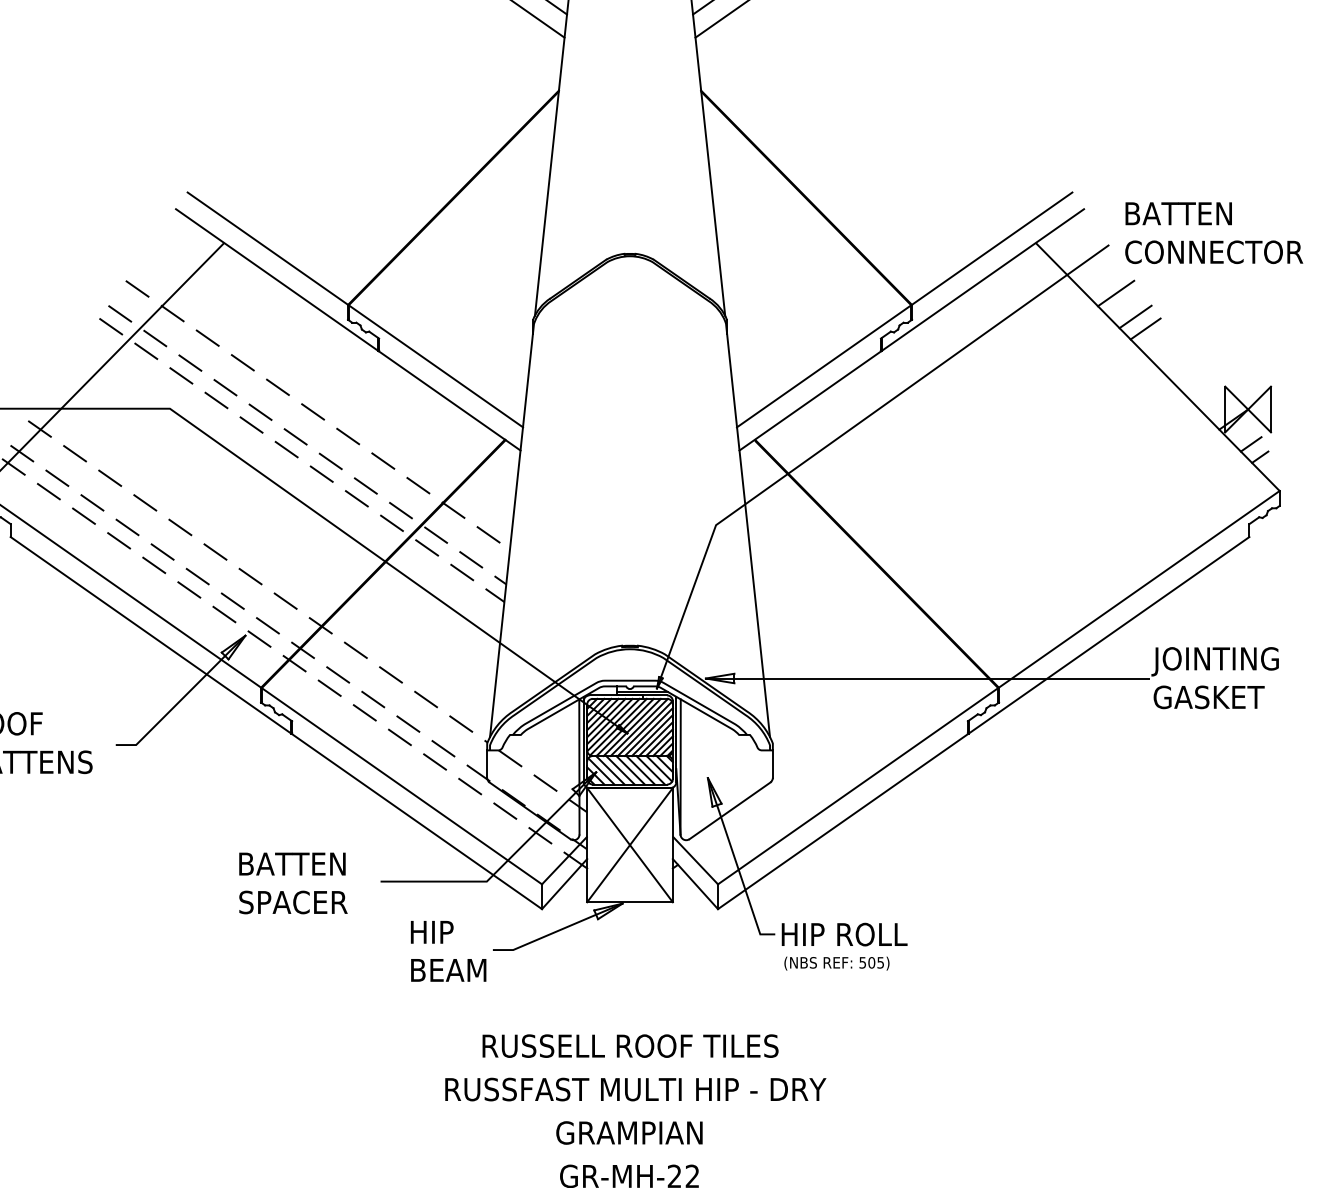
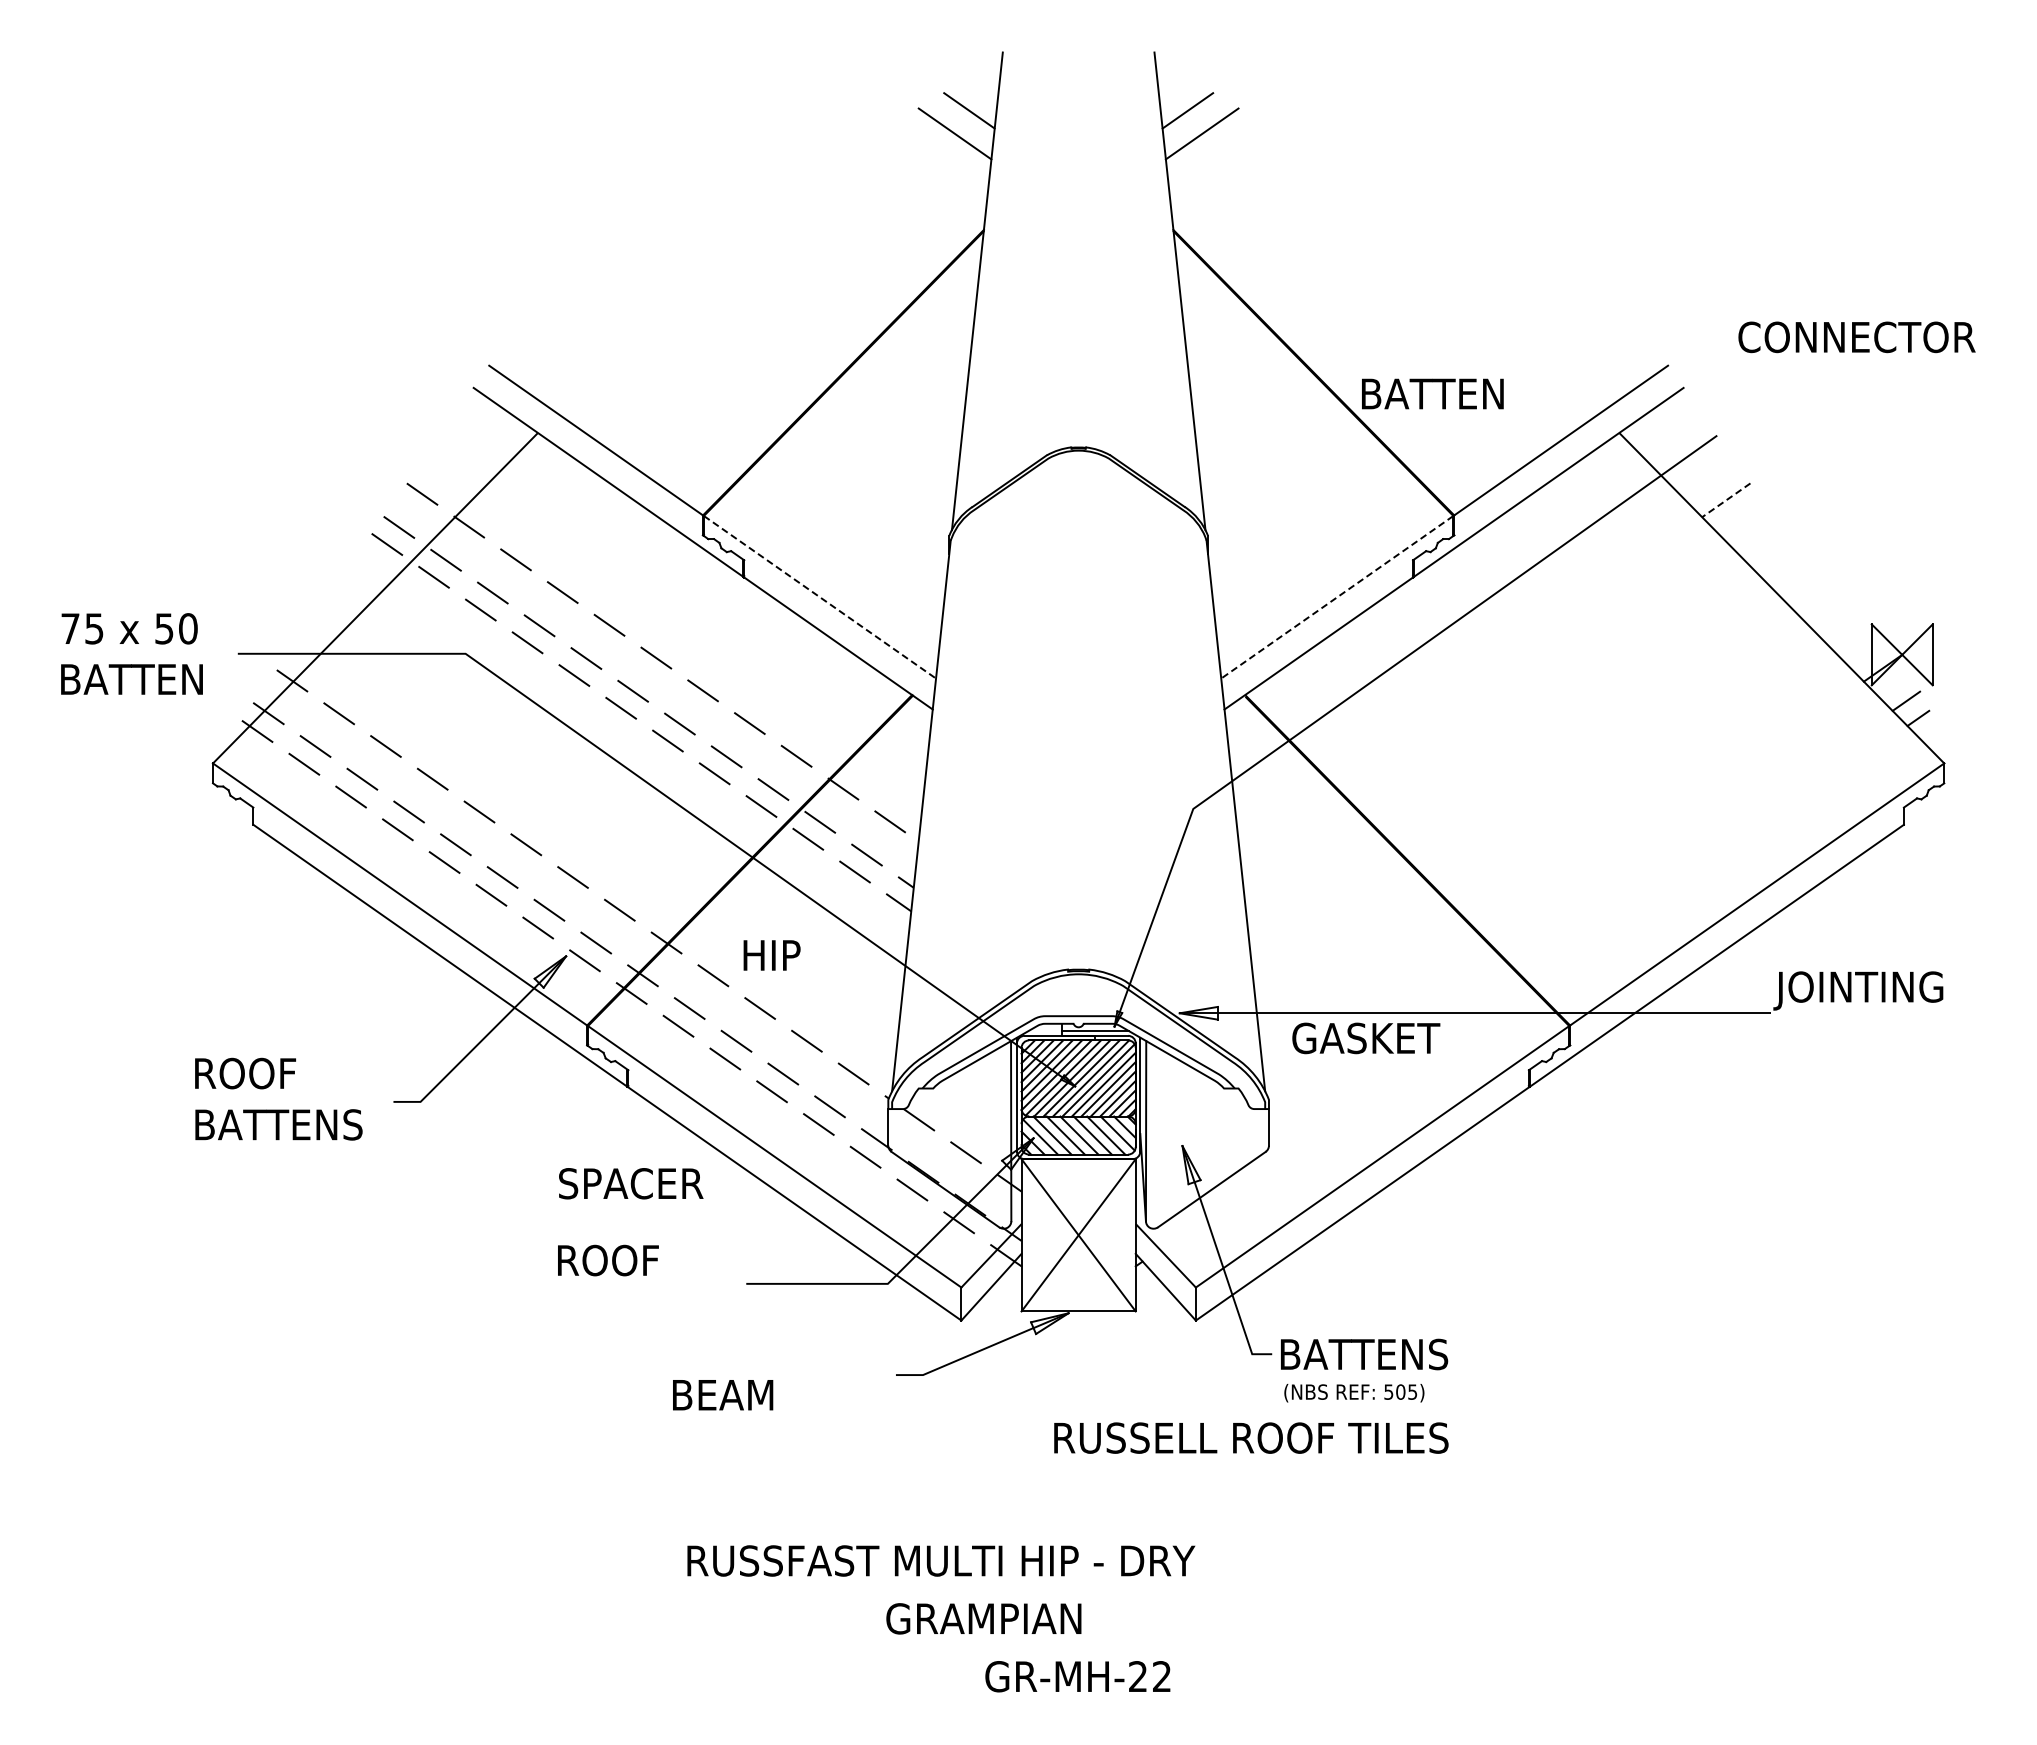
text: (1178, 213) -> (1432, 393), moved
text: (1213, 252) -> (1856, 337), moved
line: (1115, 293) -> (1725, 500), solid -> dashed
line: (1134, 316) -> (1751, 531), removed
line: (1145, 328) -> (1765, 547), removed
line: (436, 366) -> (820, 597), solid -> dashed
line: (824, 366) -> (1337, 597), solid -> dashed
text: (1209, 697) -> (1366, 1038), moved
text: (293, 864) -> (630, 1260), BATTEN -> ROOF
text: (293, 902) -> (631, 1183), moved
text: (431, 932) -> (771, 955), moved
text: (846, 934) -> (1366, 1354), HIP ROLL -> BATTENS
text: (449, 970) -> (723, 1395), moved
text: (630, 1045) -> (1251, 1437), moved
text: (635, 1089) -> (941, 1560), moved
text: (629, 1132) -> (983, 1618), moved

